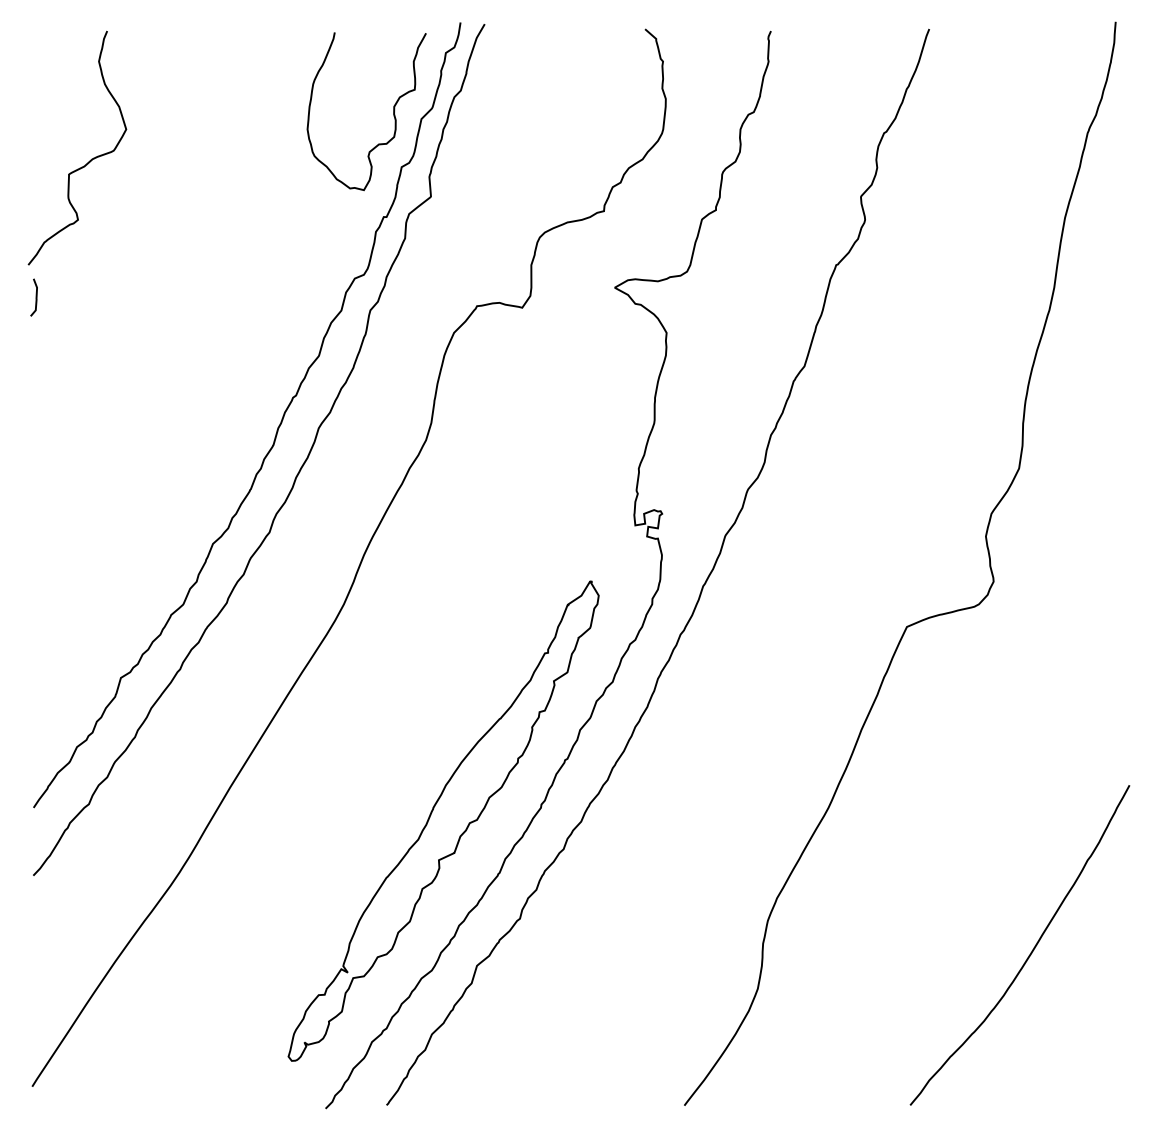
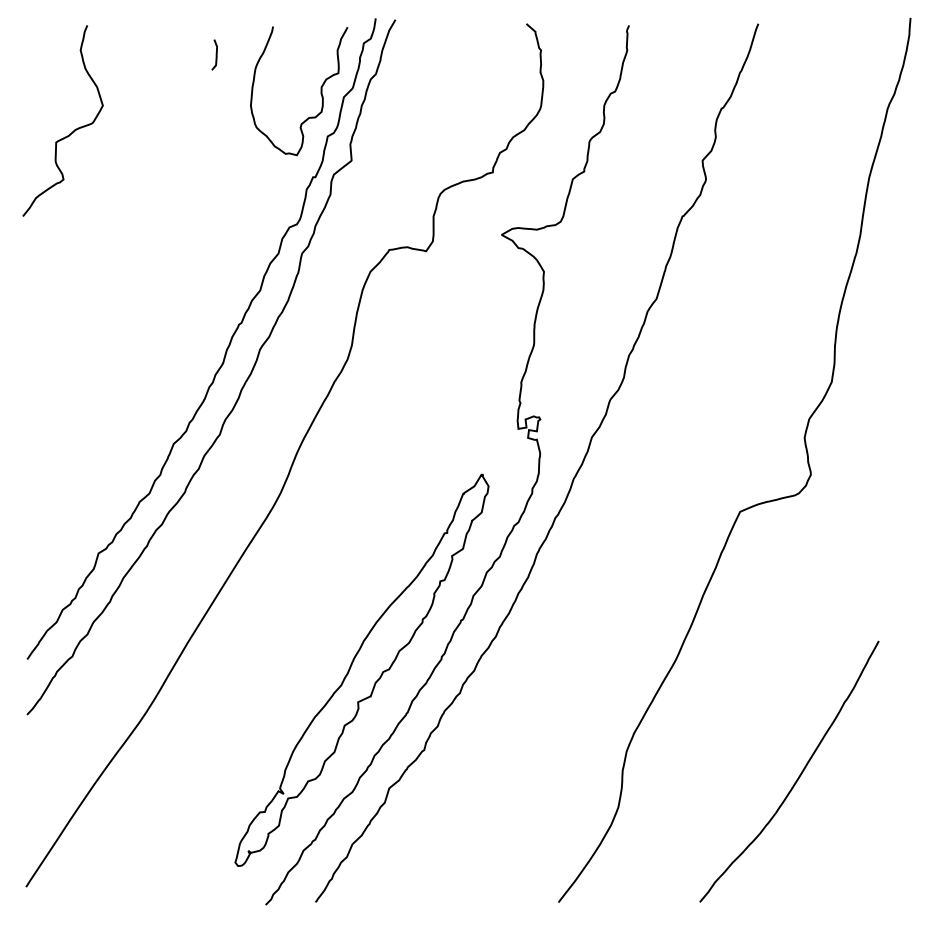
curve: (35, 297) -> (215, 54), moved
curve: (1031, 951) -> (798, 776), moved

